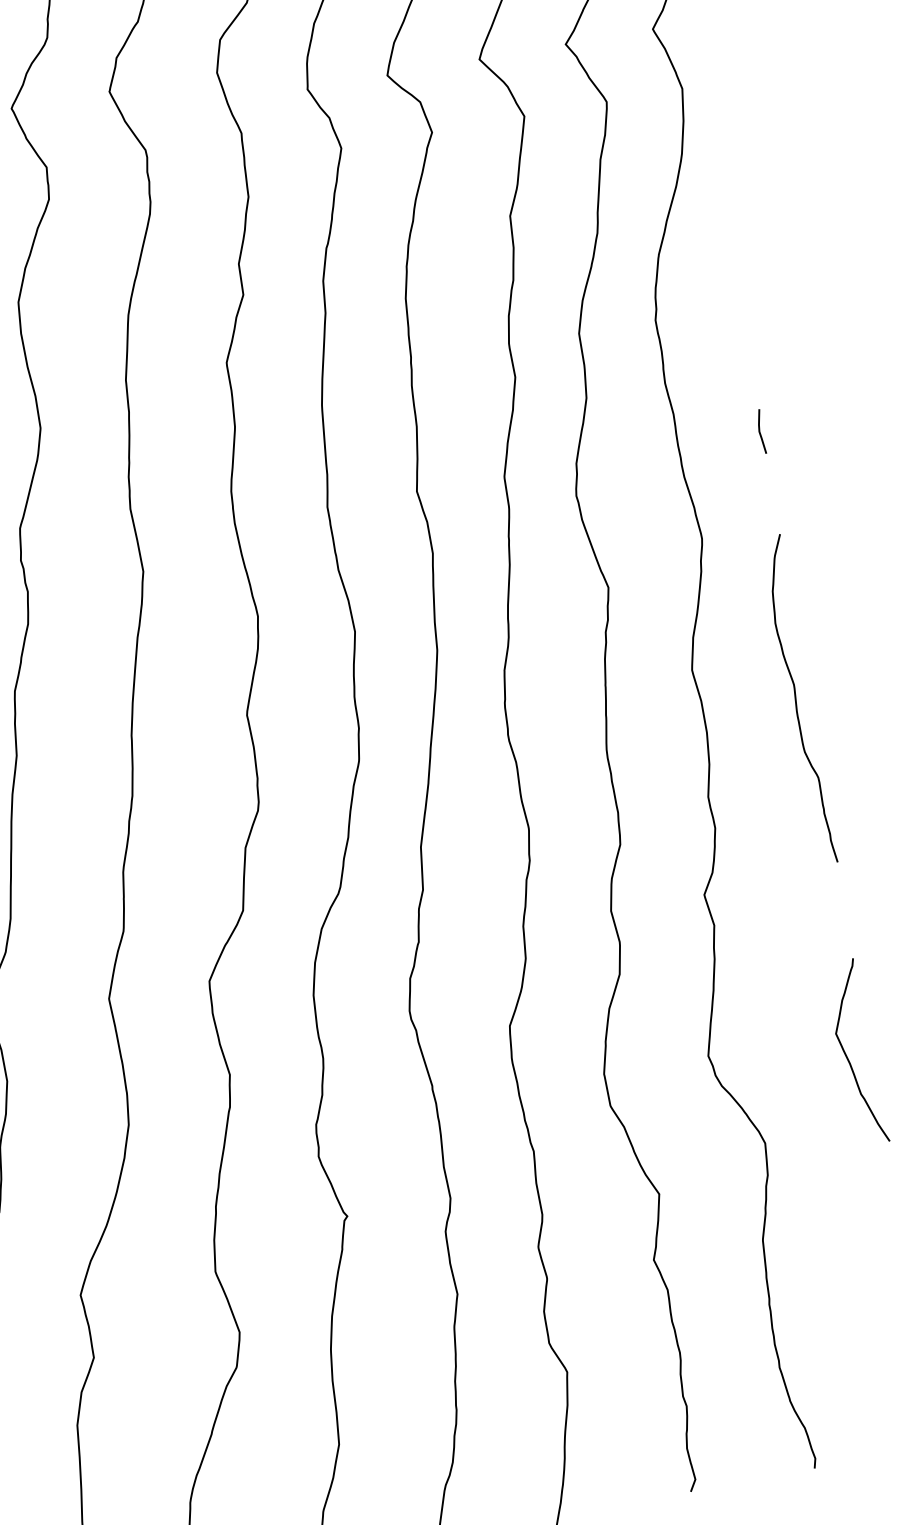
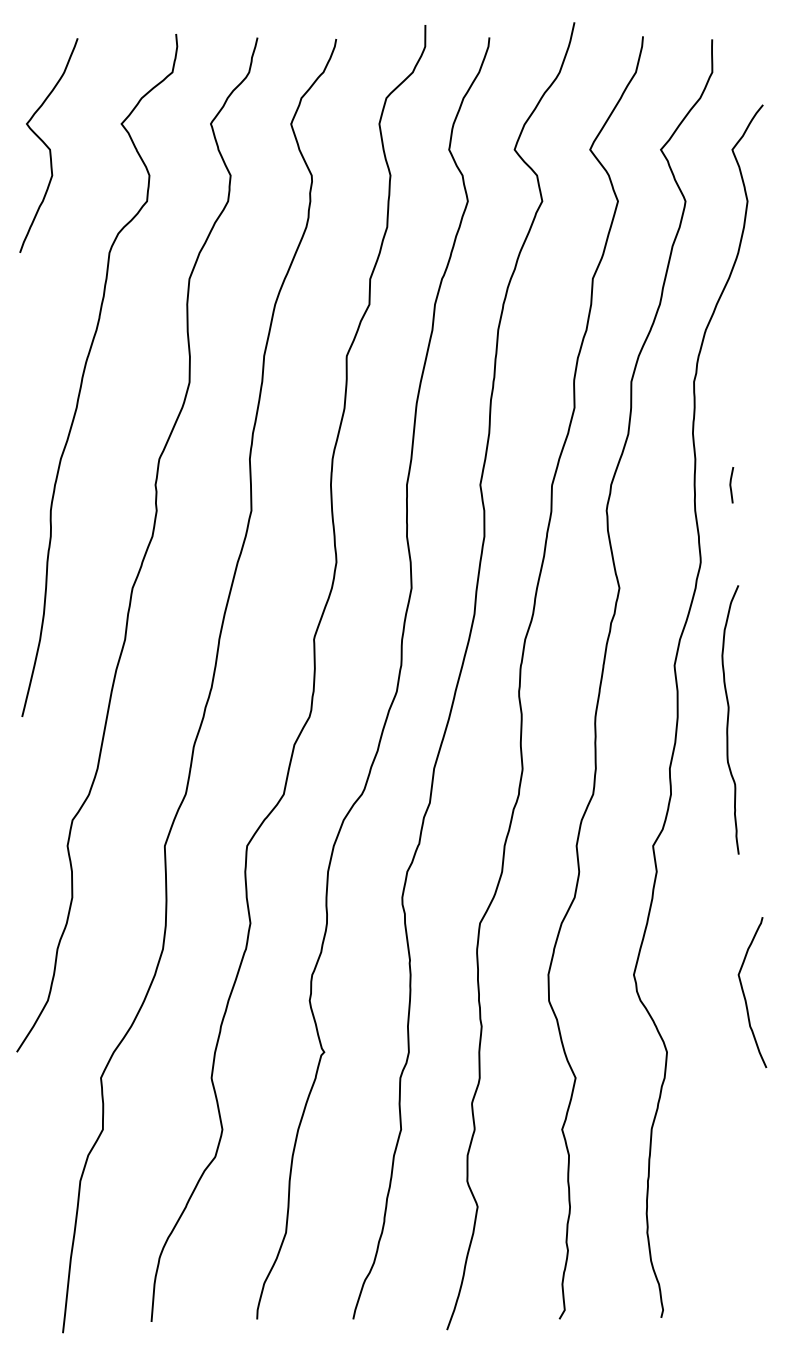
line: (761, 432) -> (731, 485), moved
curve: (796, 699) -> (728, 719), moved

